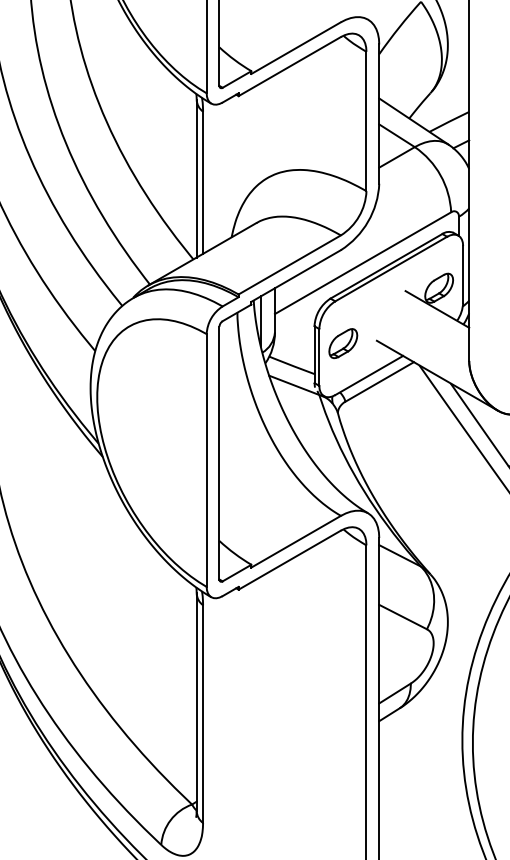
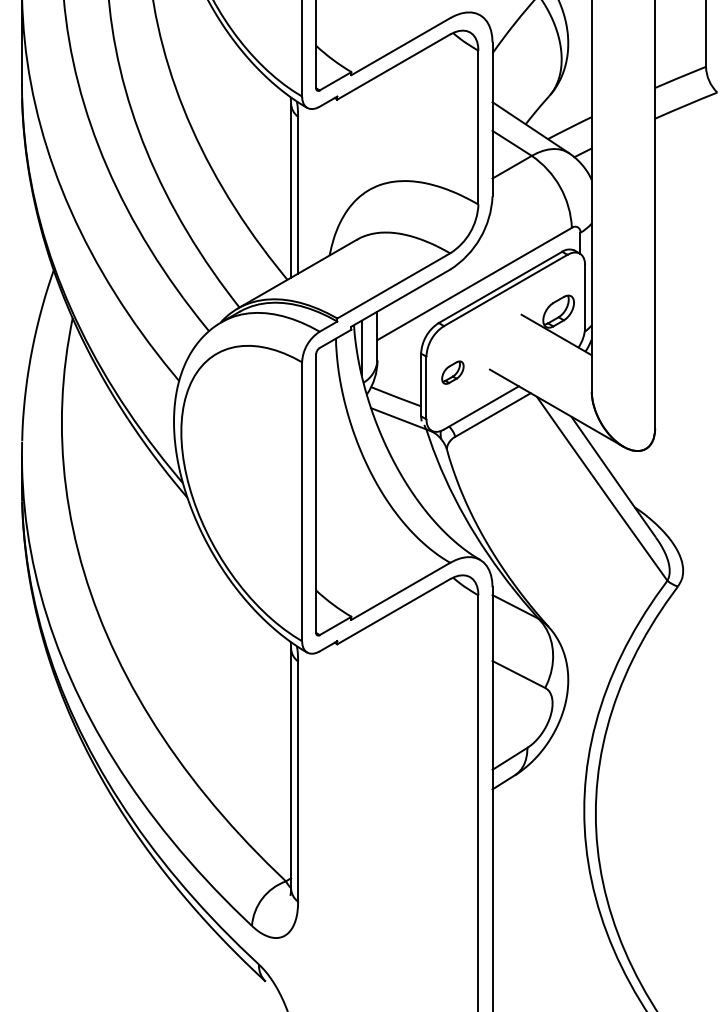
part: (342, 343) -> (452, 372), size x0.7

